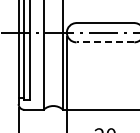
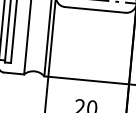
line: (105, 42) -> (95, 10), dashed -> solid

